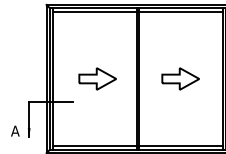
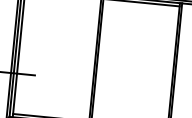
part: (97, 78) -> (59, 56), removed
part: (180, 78) -> (134, 63), removed

